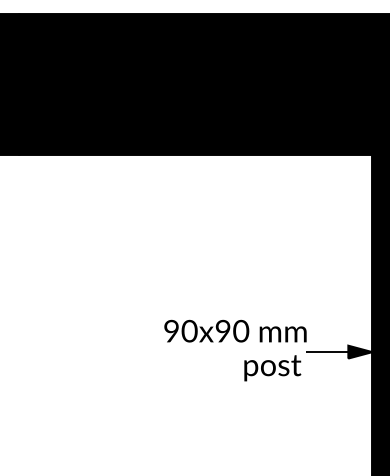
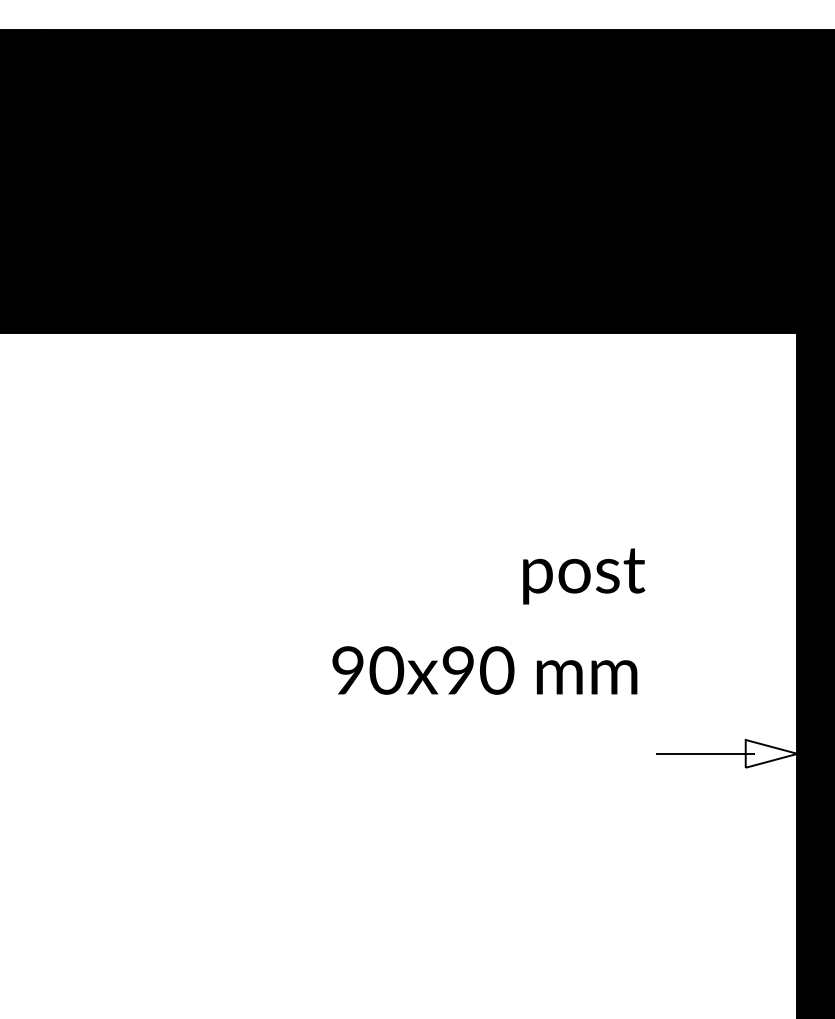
text: (235, 330) -> (484, 669), moved
fill: (360, 351) -> (771, 752), removed
text: (272, 368) -> (583, 576), moved

